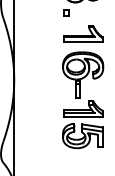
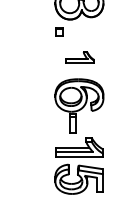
part: (83, 33) -> (79, 56), size x0.6

